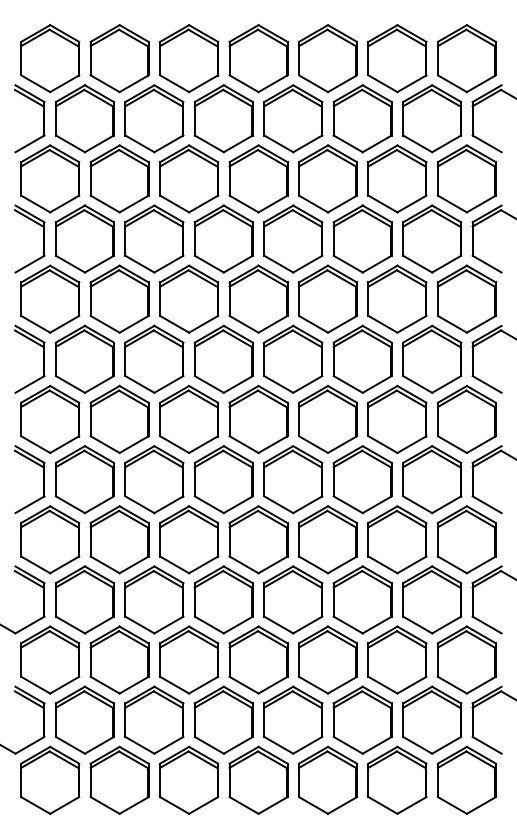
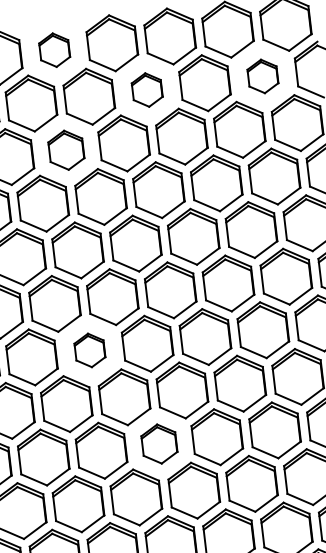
part: (189, 58) -> (54, 49), size x0.6
part: (293, 118) -> (147, 89), size x0.6
part: (432, 118) -> (263, 76), size x0.6
part: (189, 178) -> (66, 149), size x0.7
part: (189, 418) -> (90, 349), size x0.6
part: (258, 539) -> (159, 443), size x0.7

